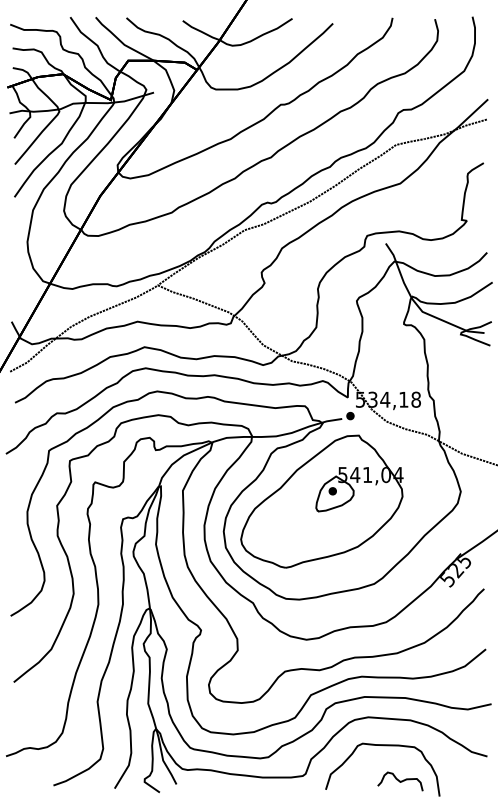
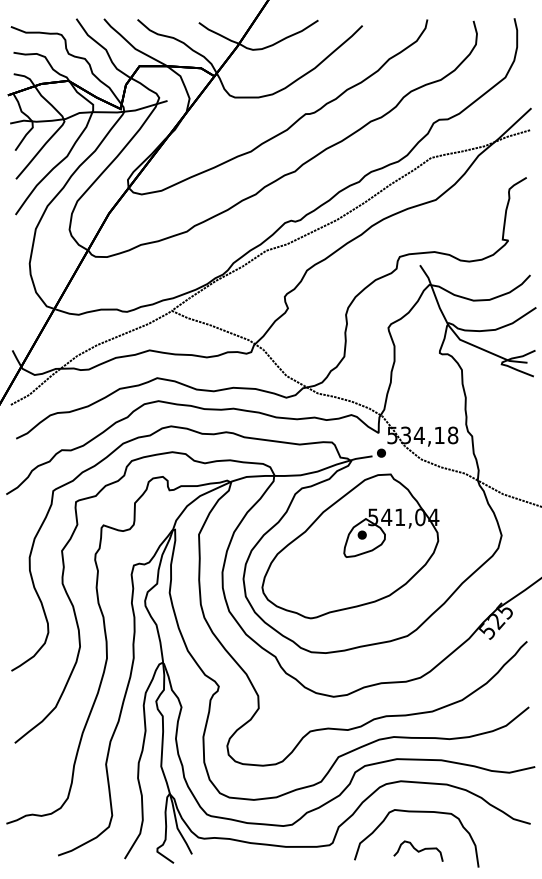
part: (400, 781) -> (418, 851), moved

